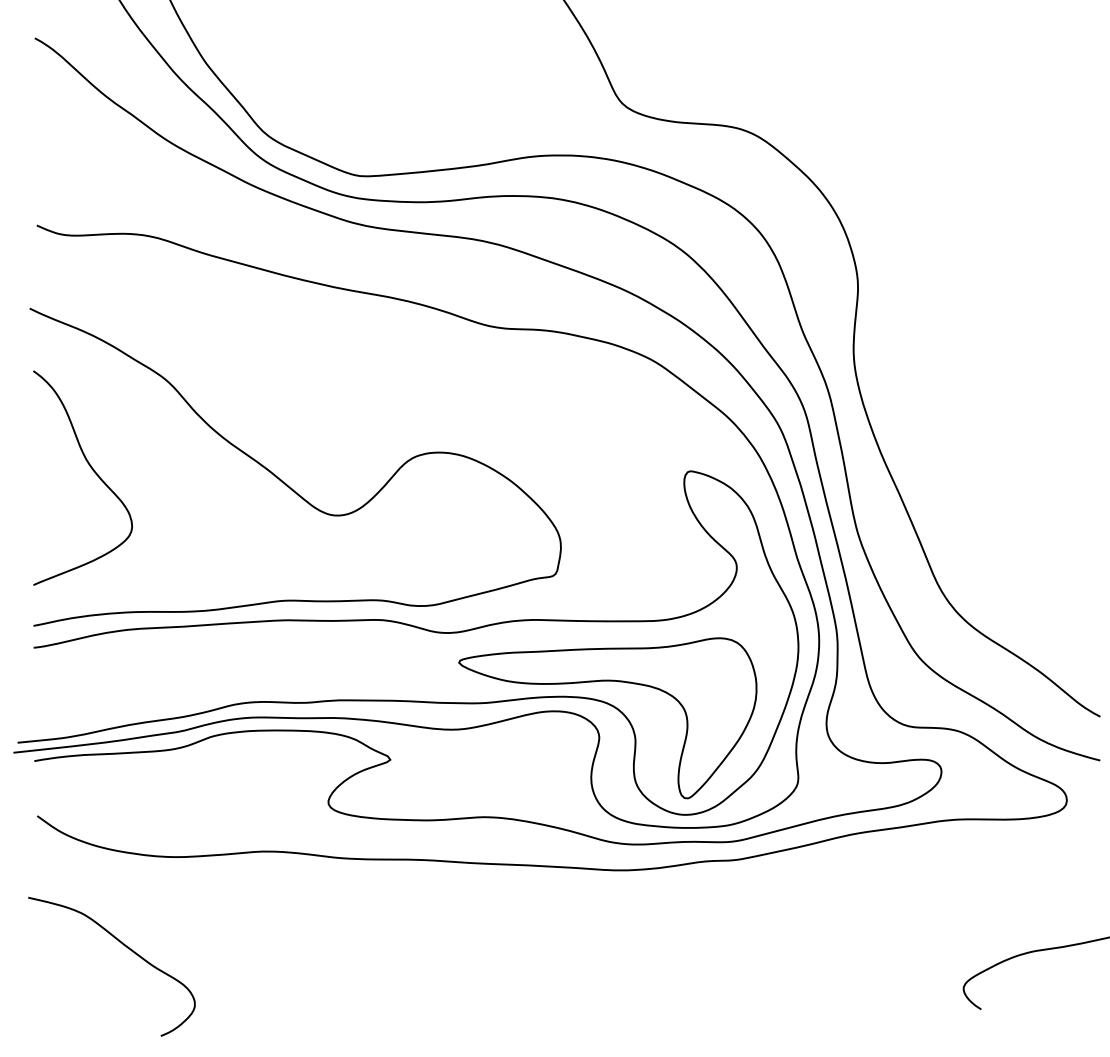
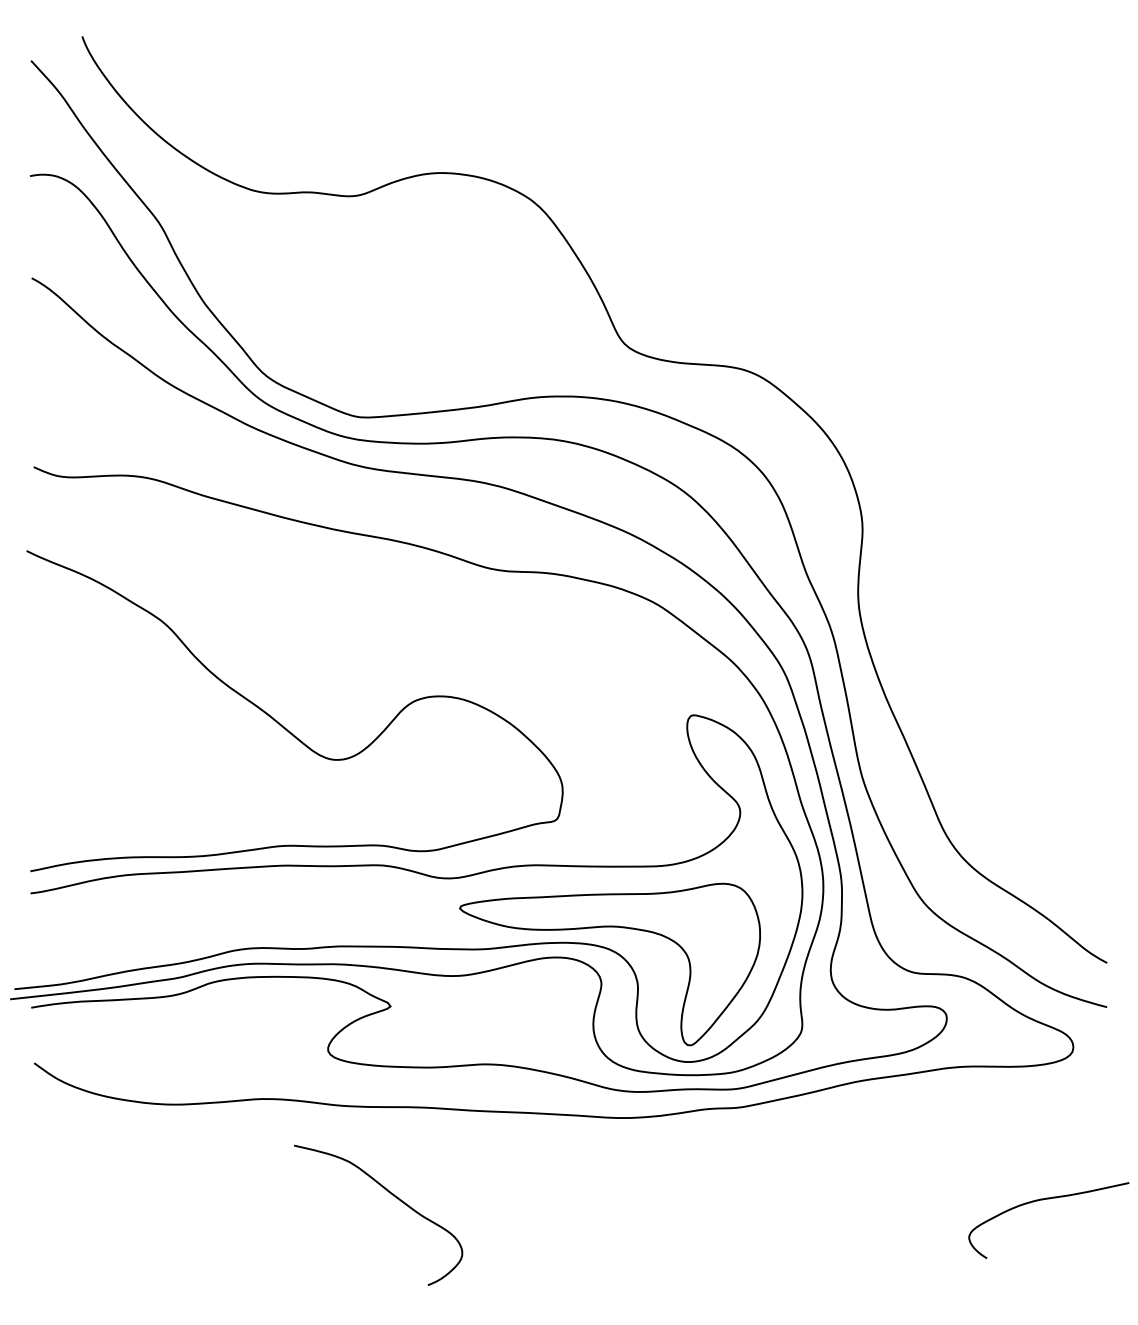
curve: (93, 471) -> (90, 715), removed
curve: (126, 948) -> (393, 1196), moved

